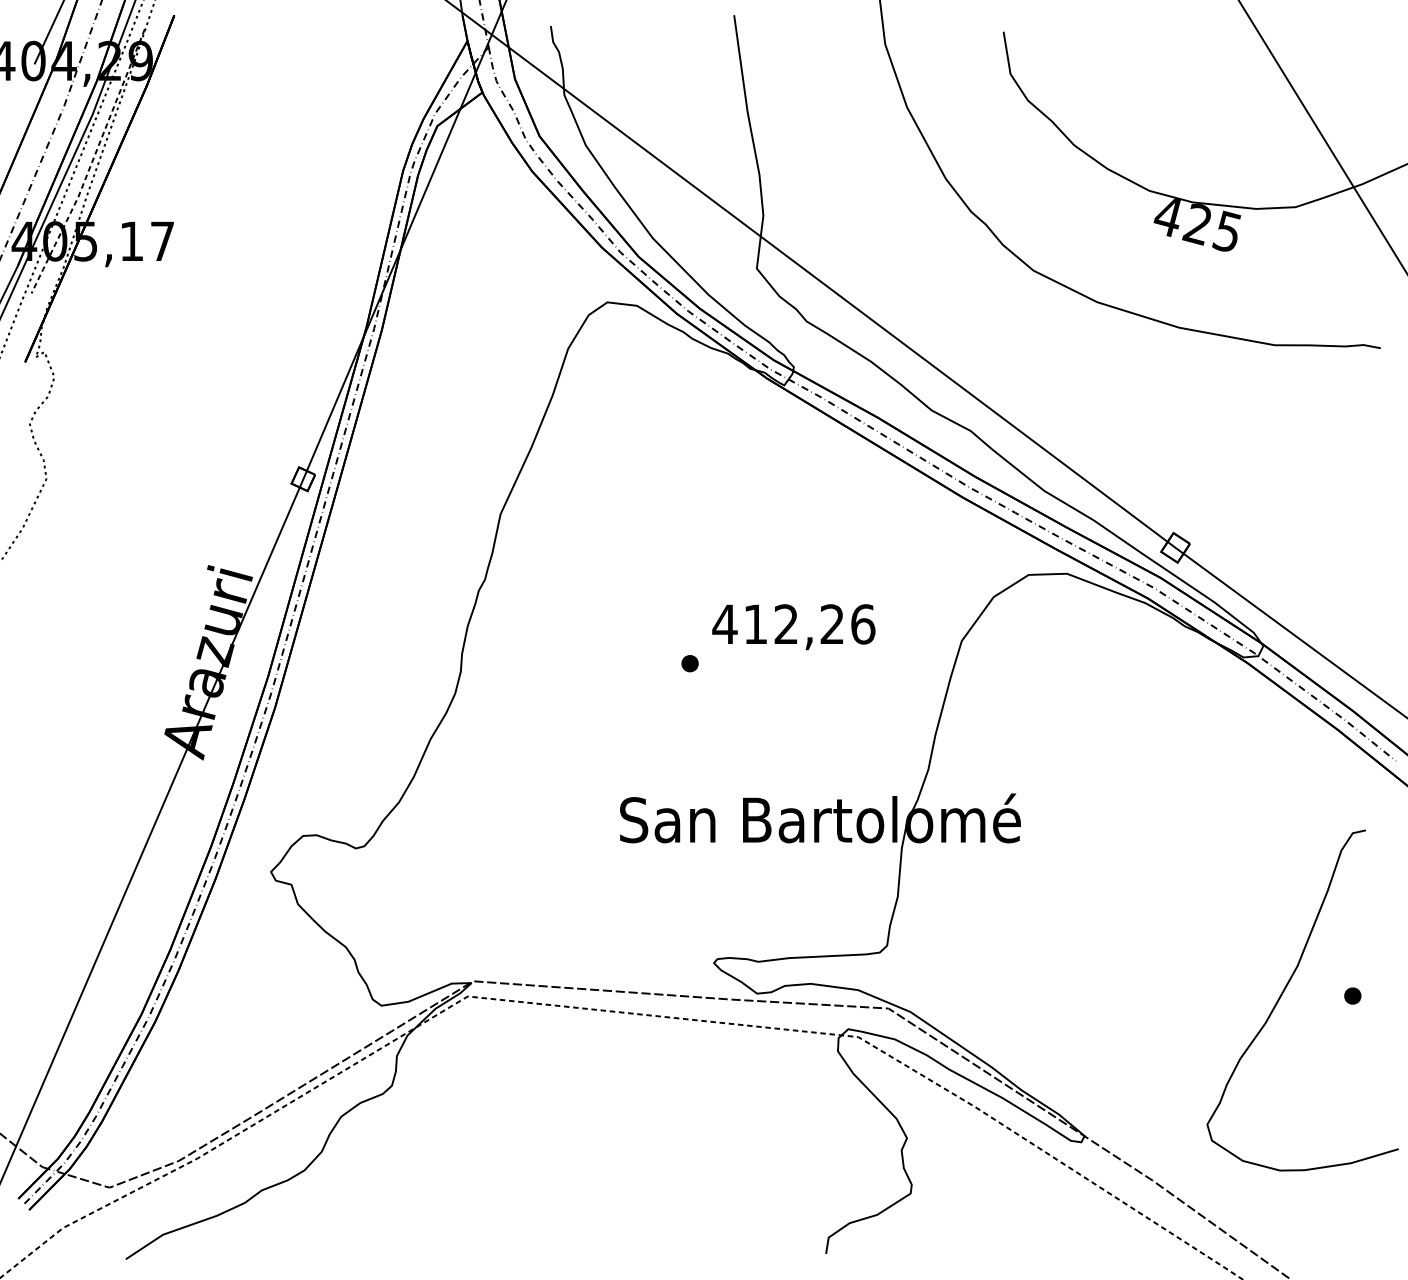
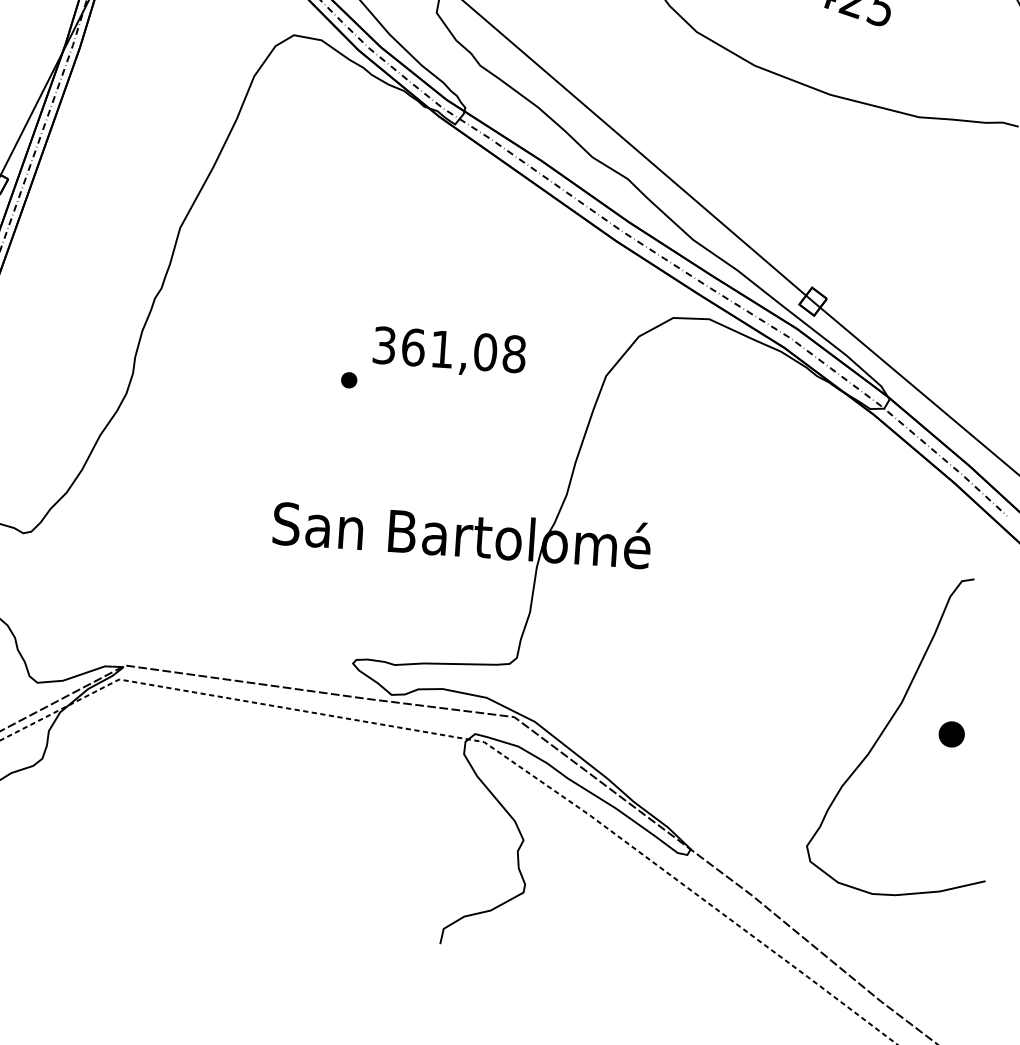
text: (793, 624) -> (448, 349), 412,26 -> 361,08
part: (1352, 995) -> (951, 733), size x1.6

